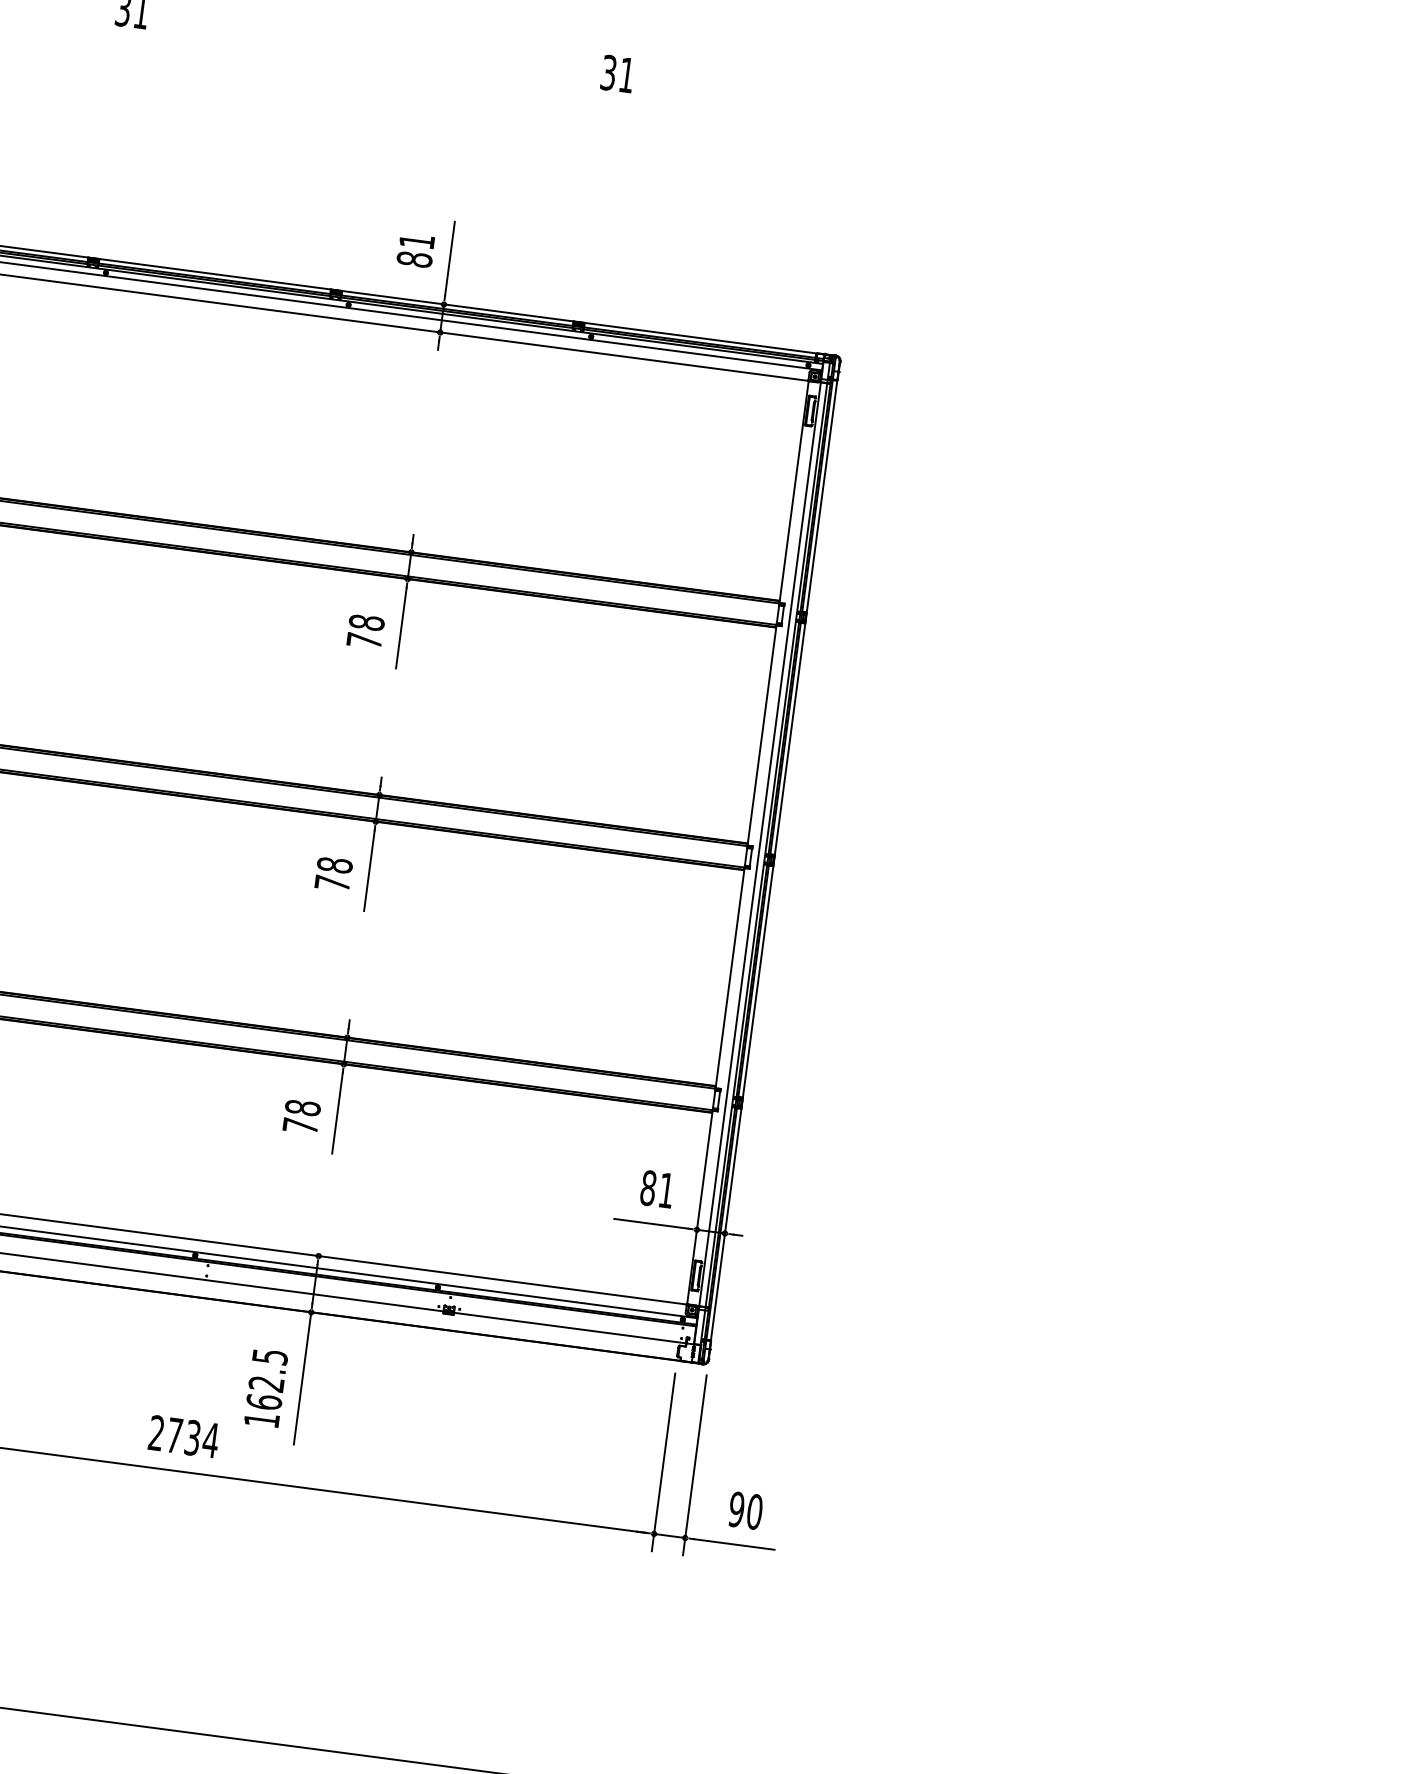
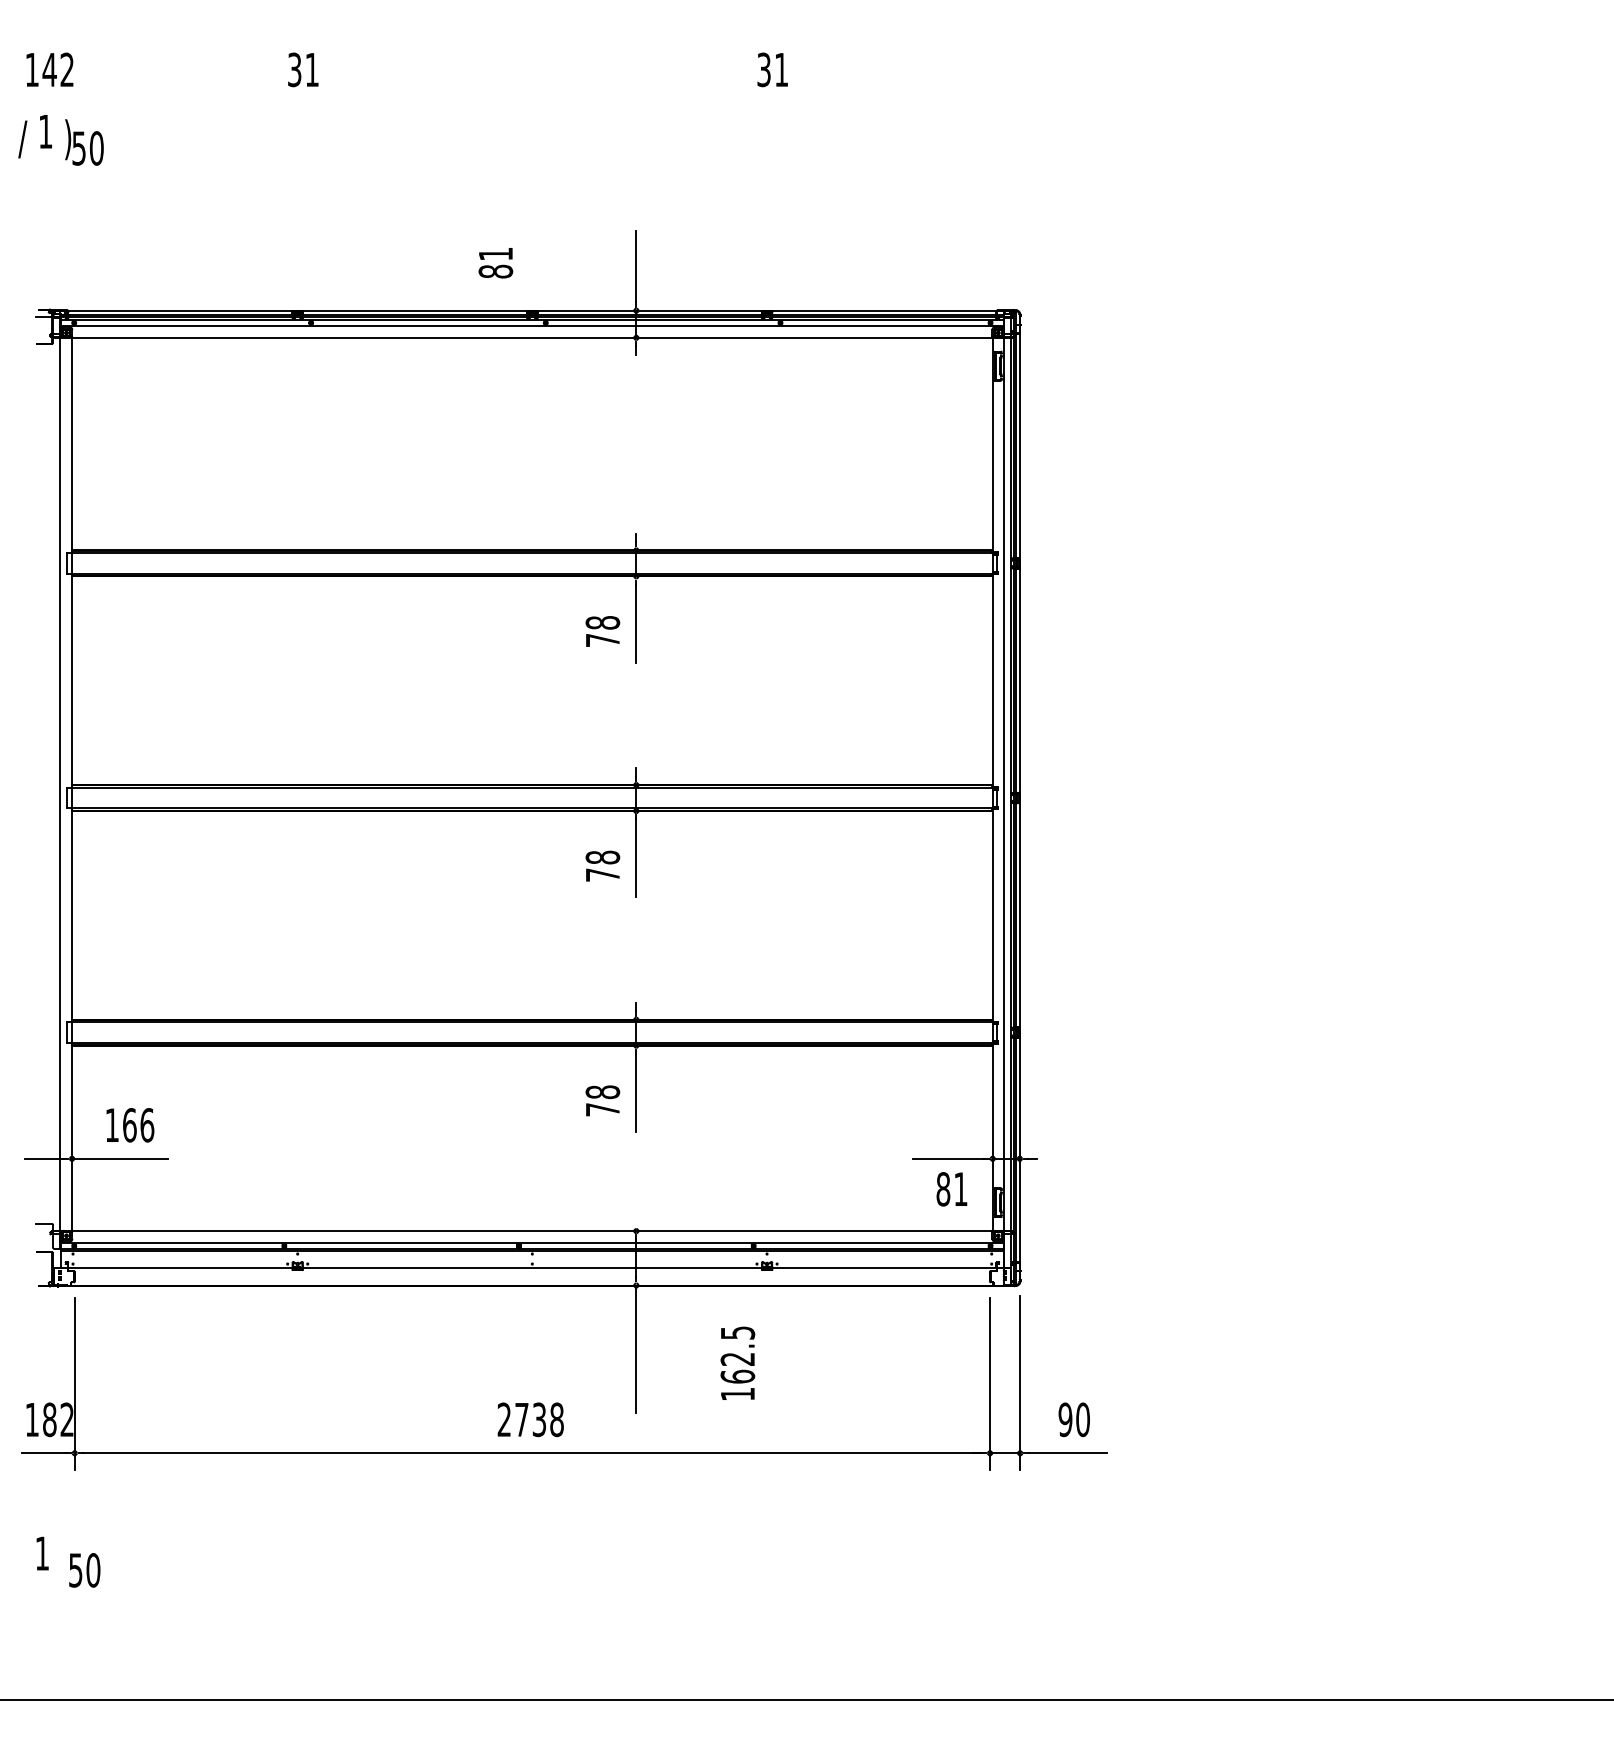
text: (415, 251) -> (495, 263), moved
text: (656, 1189) -> (951, 1189), moved
text: (265, 1387) -> (737, 1362), moved
text: (210, 1439) -> (556, 1419), 2734 -> 2738

